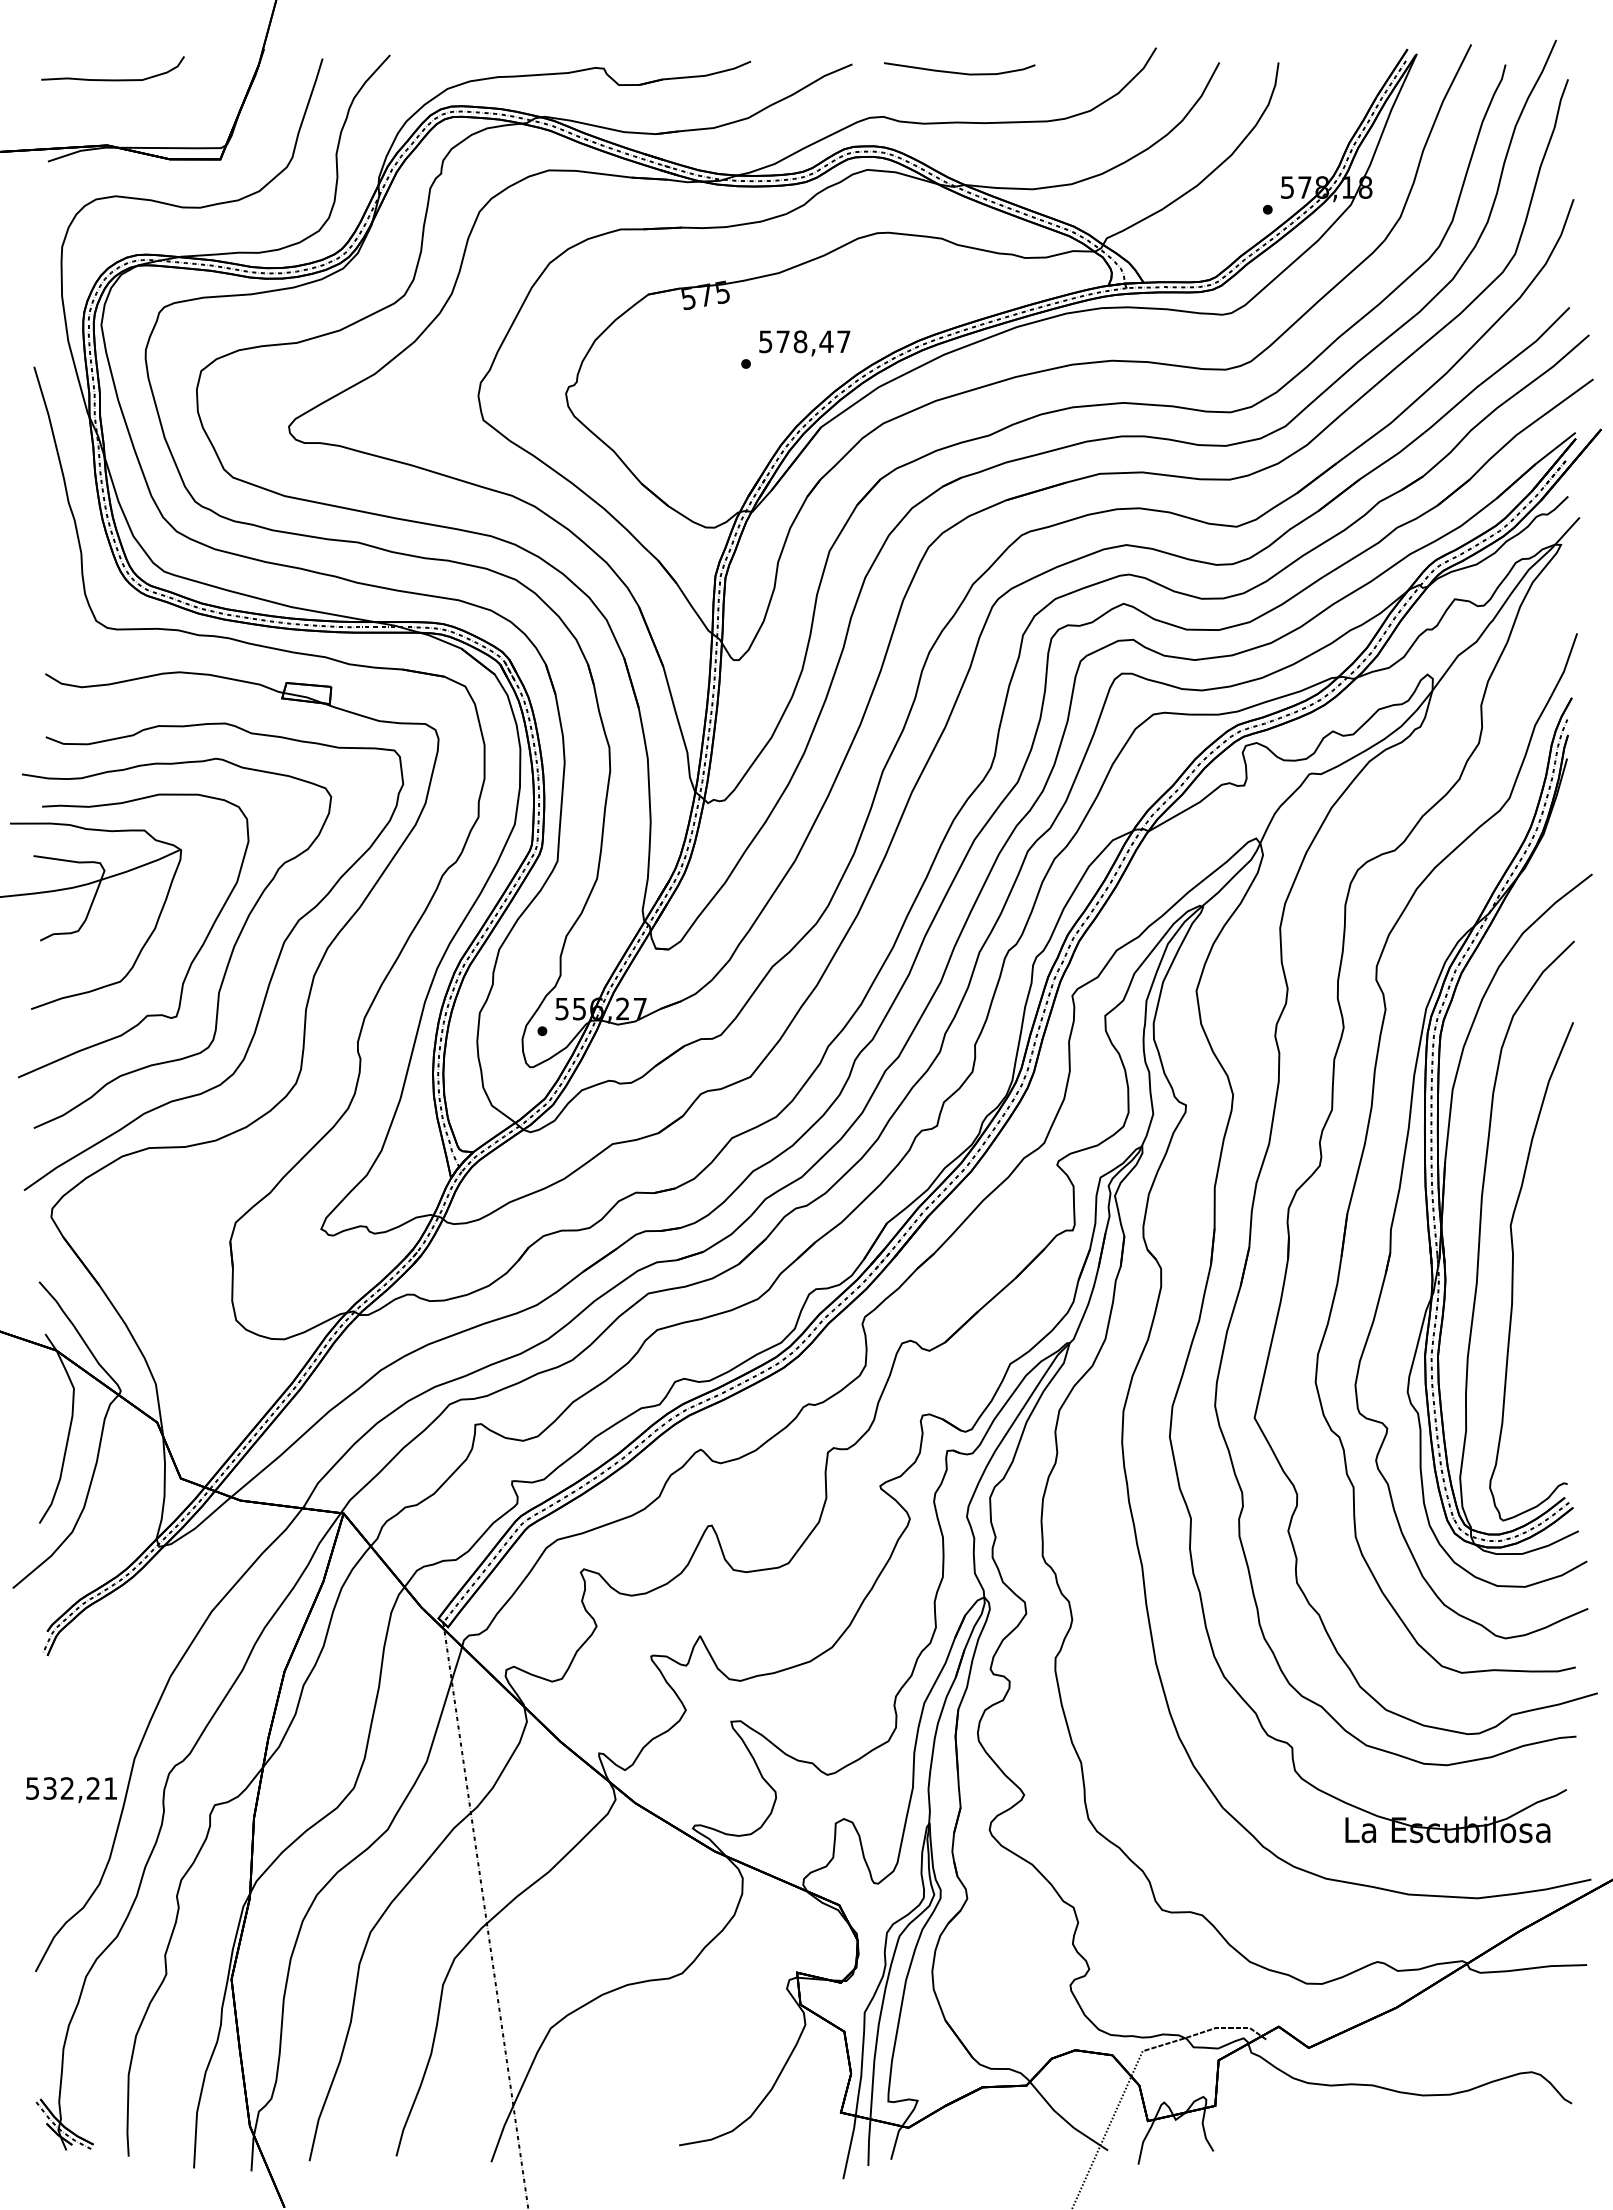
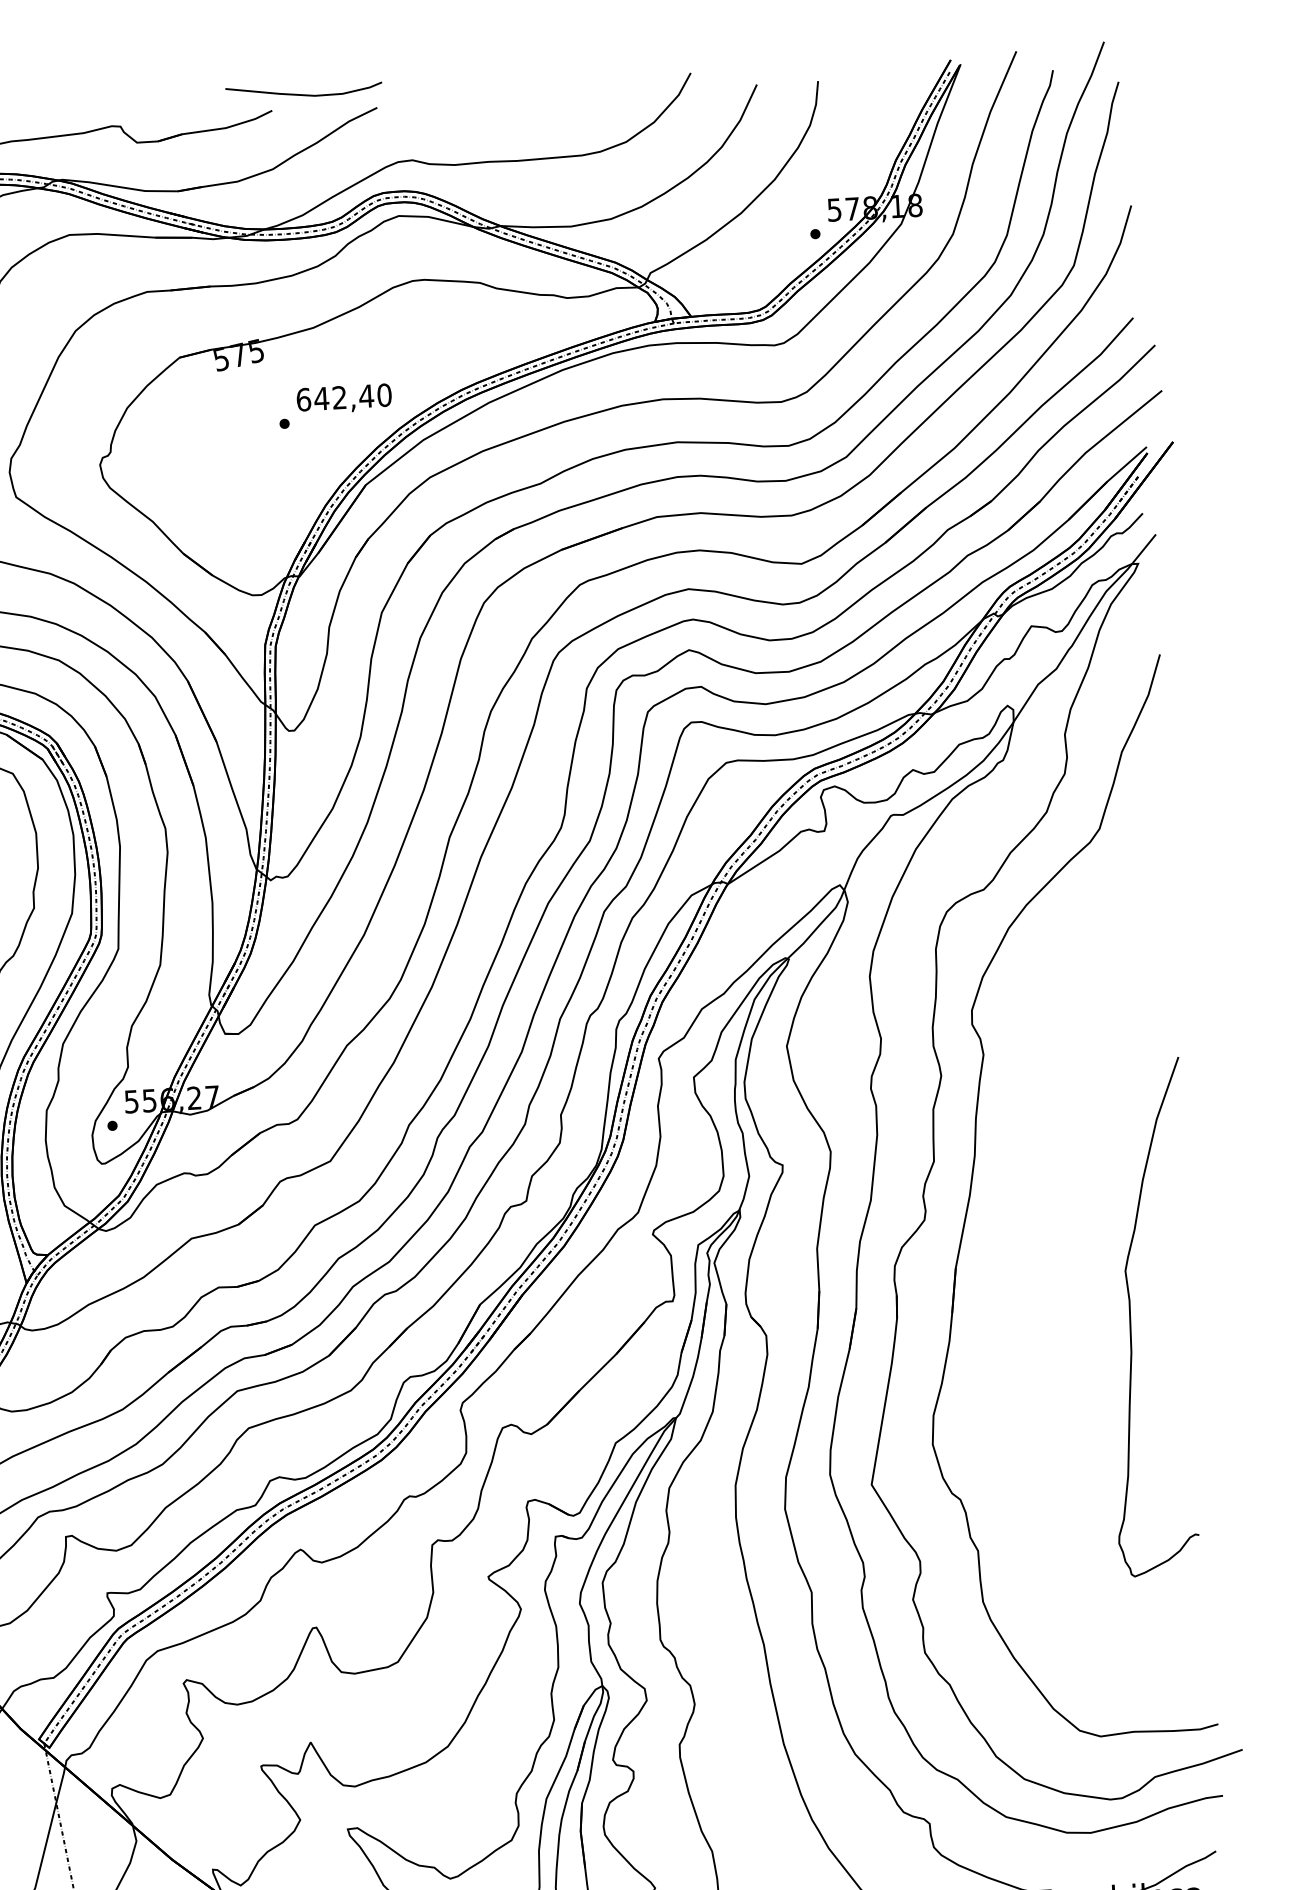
curve: (959, 72) -> (304, 94), moved
text: (804, 341) -> (343, 397), 578,47 -> 642,40
part: (1483, 1171) -> (1094, 1216), removed

